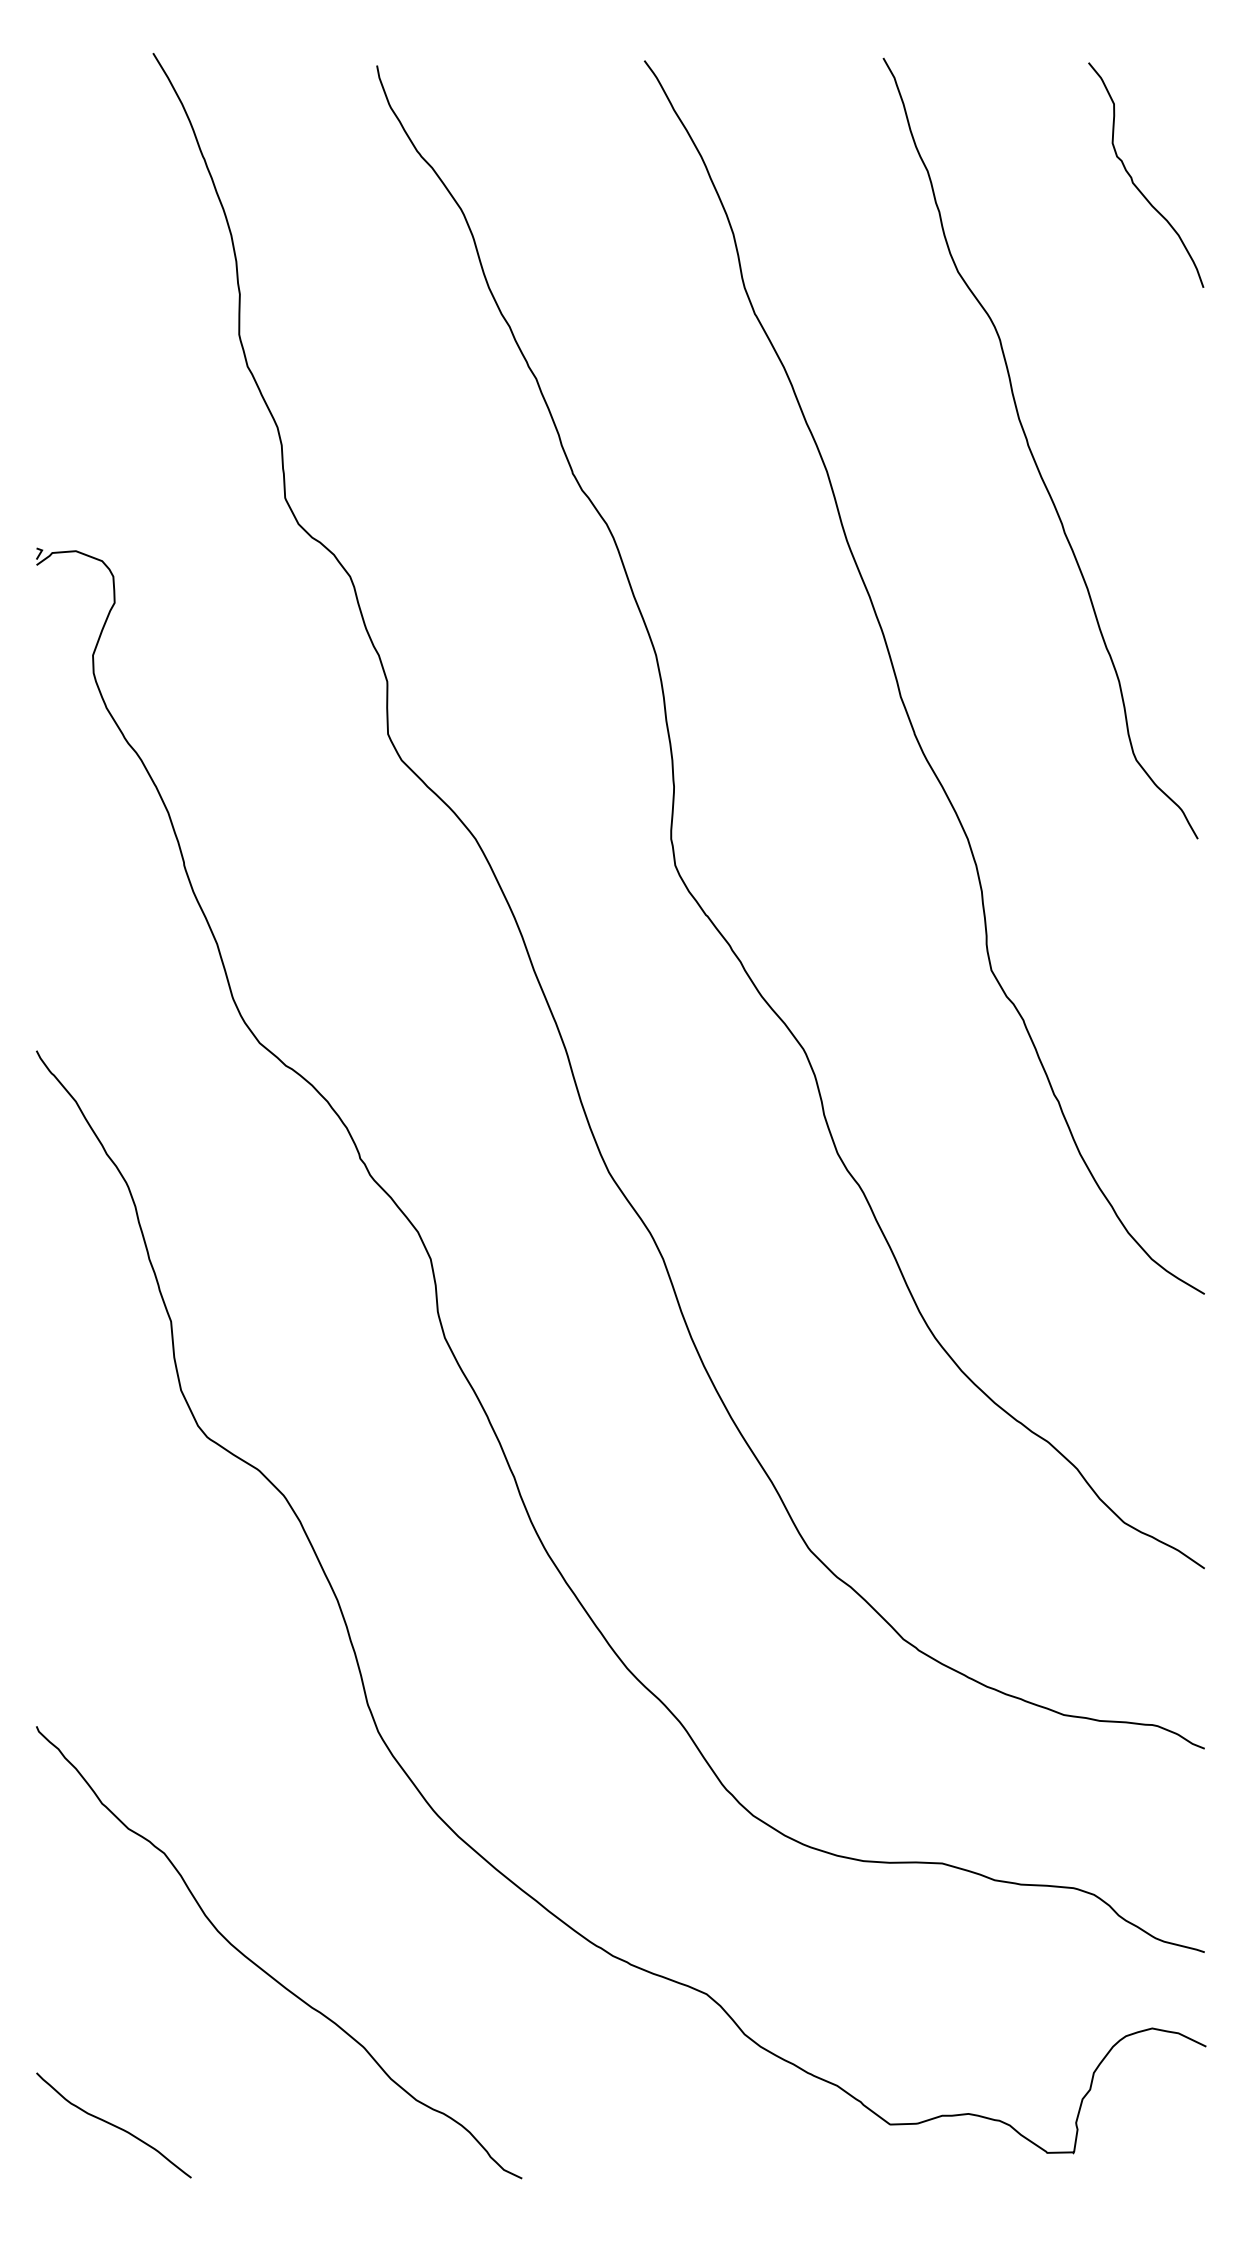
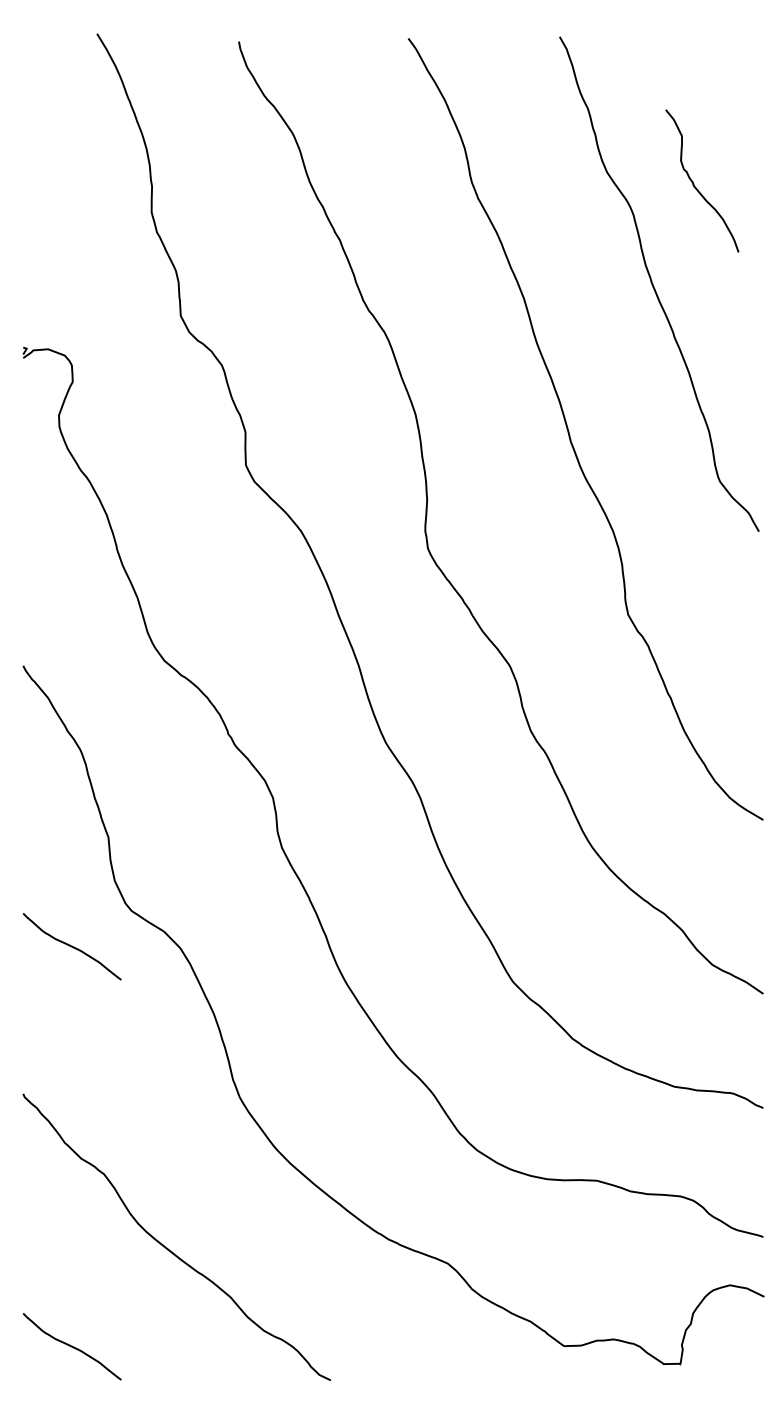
curve: (1133, 179) -> (694, 183), moved
curve: (112, 1493) -> (71, 946), added

